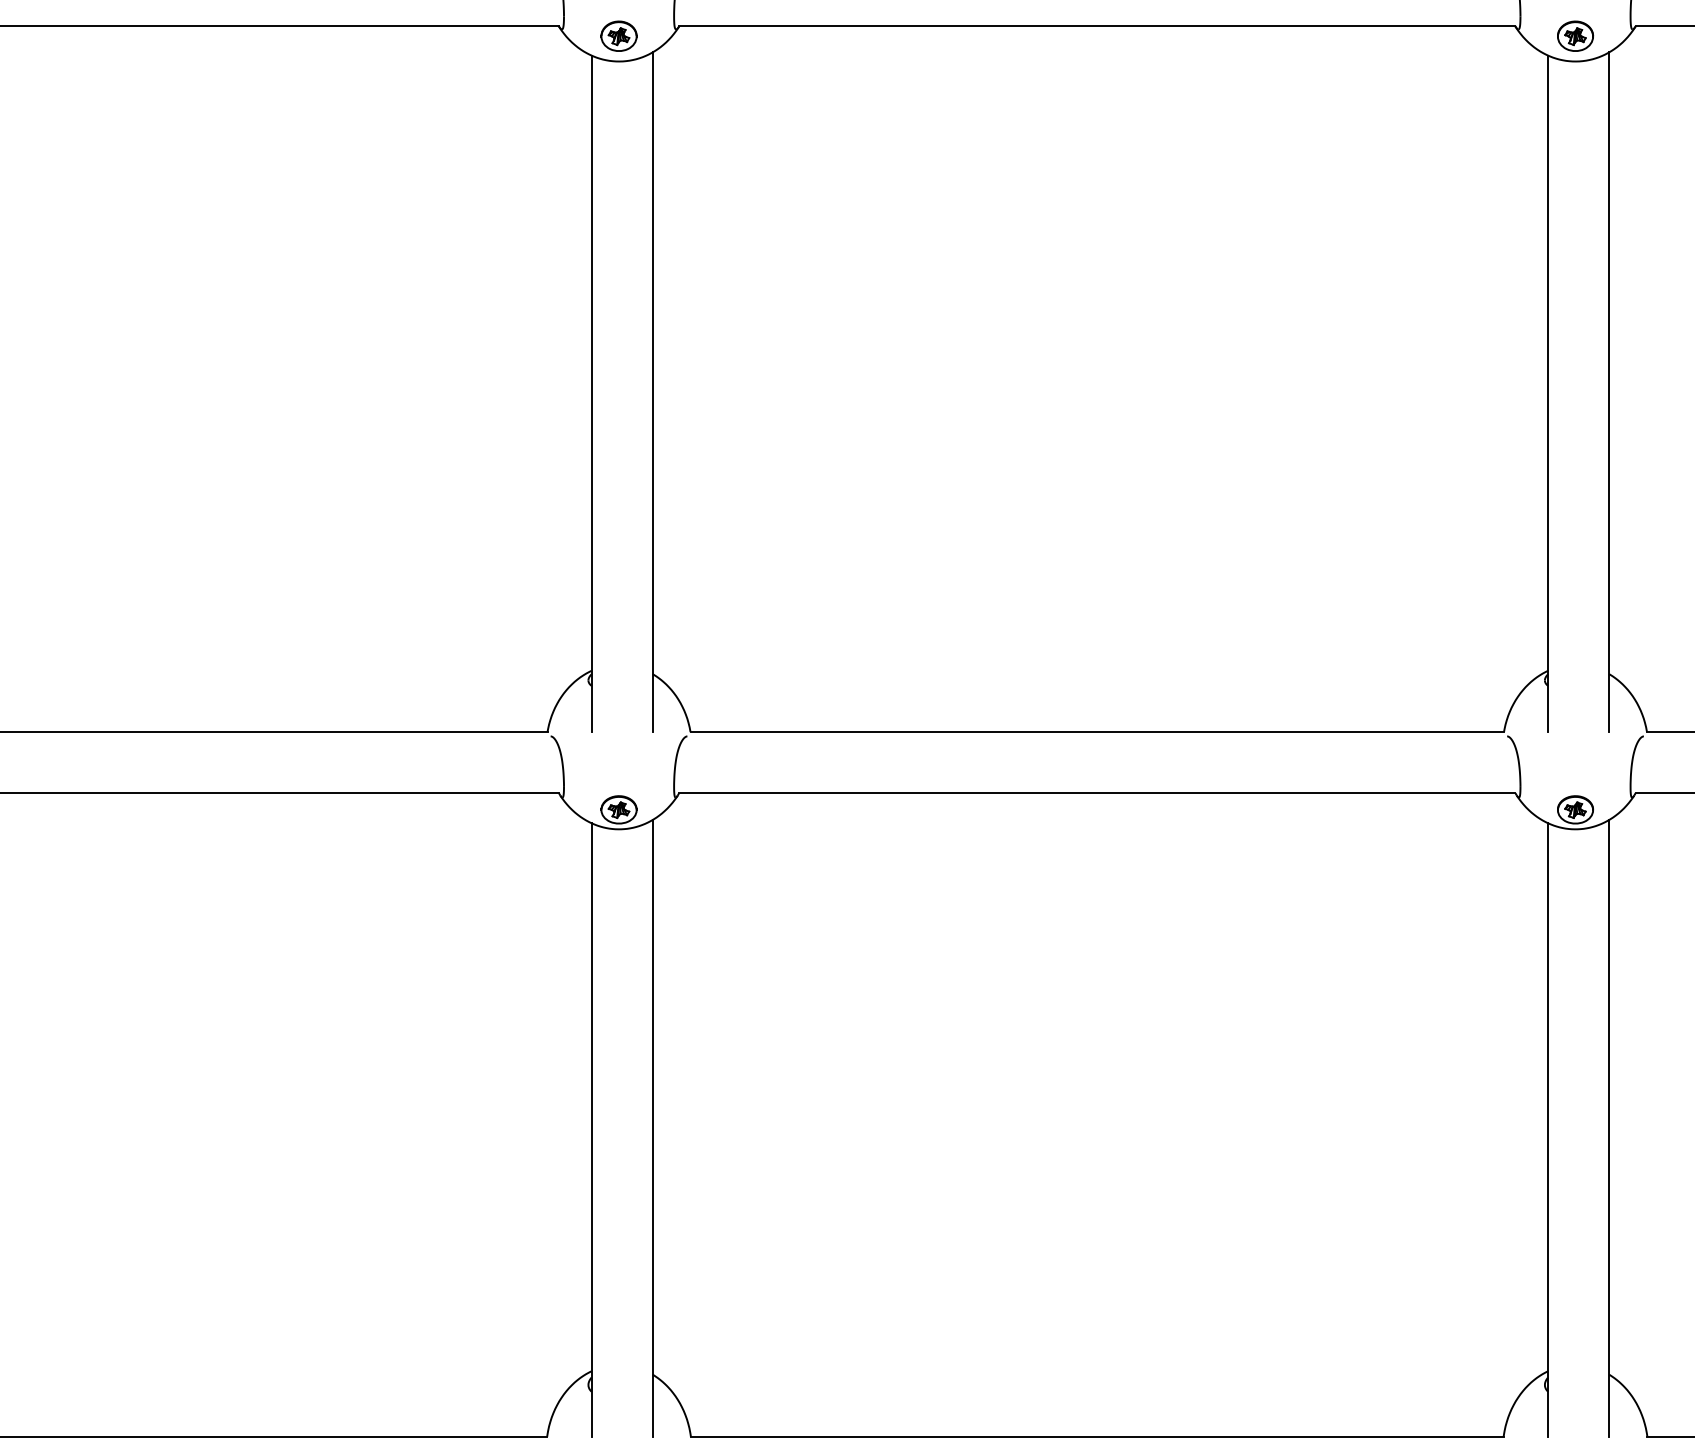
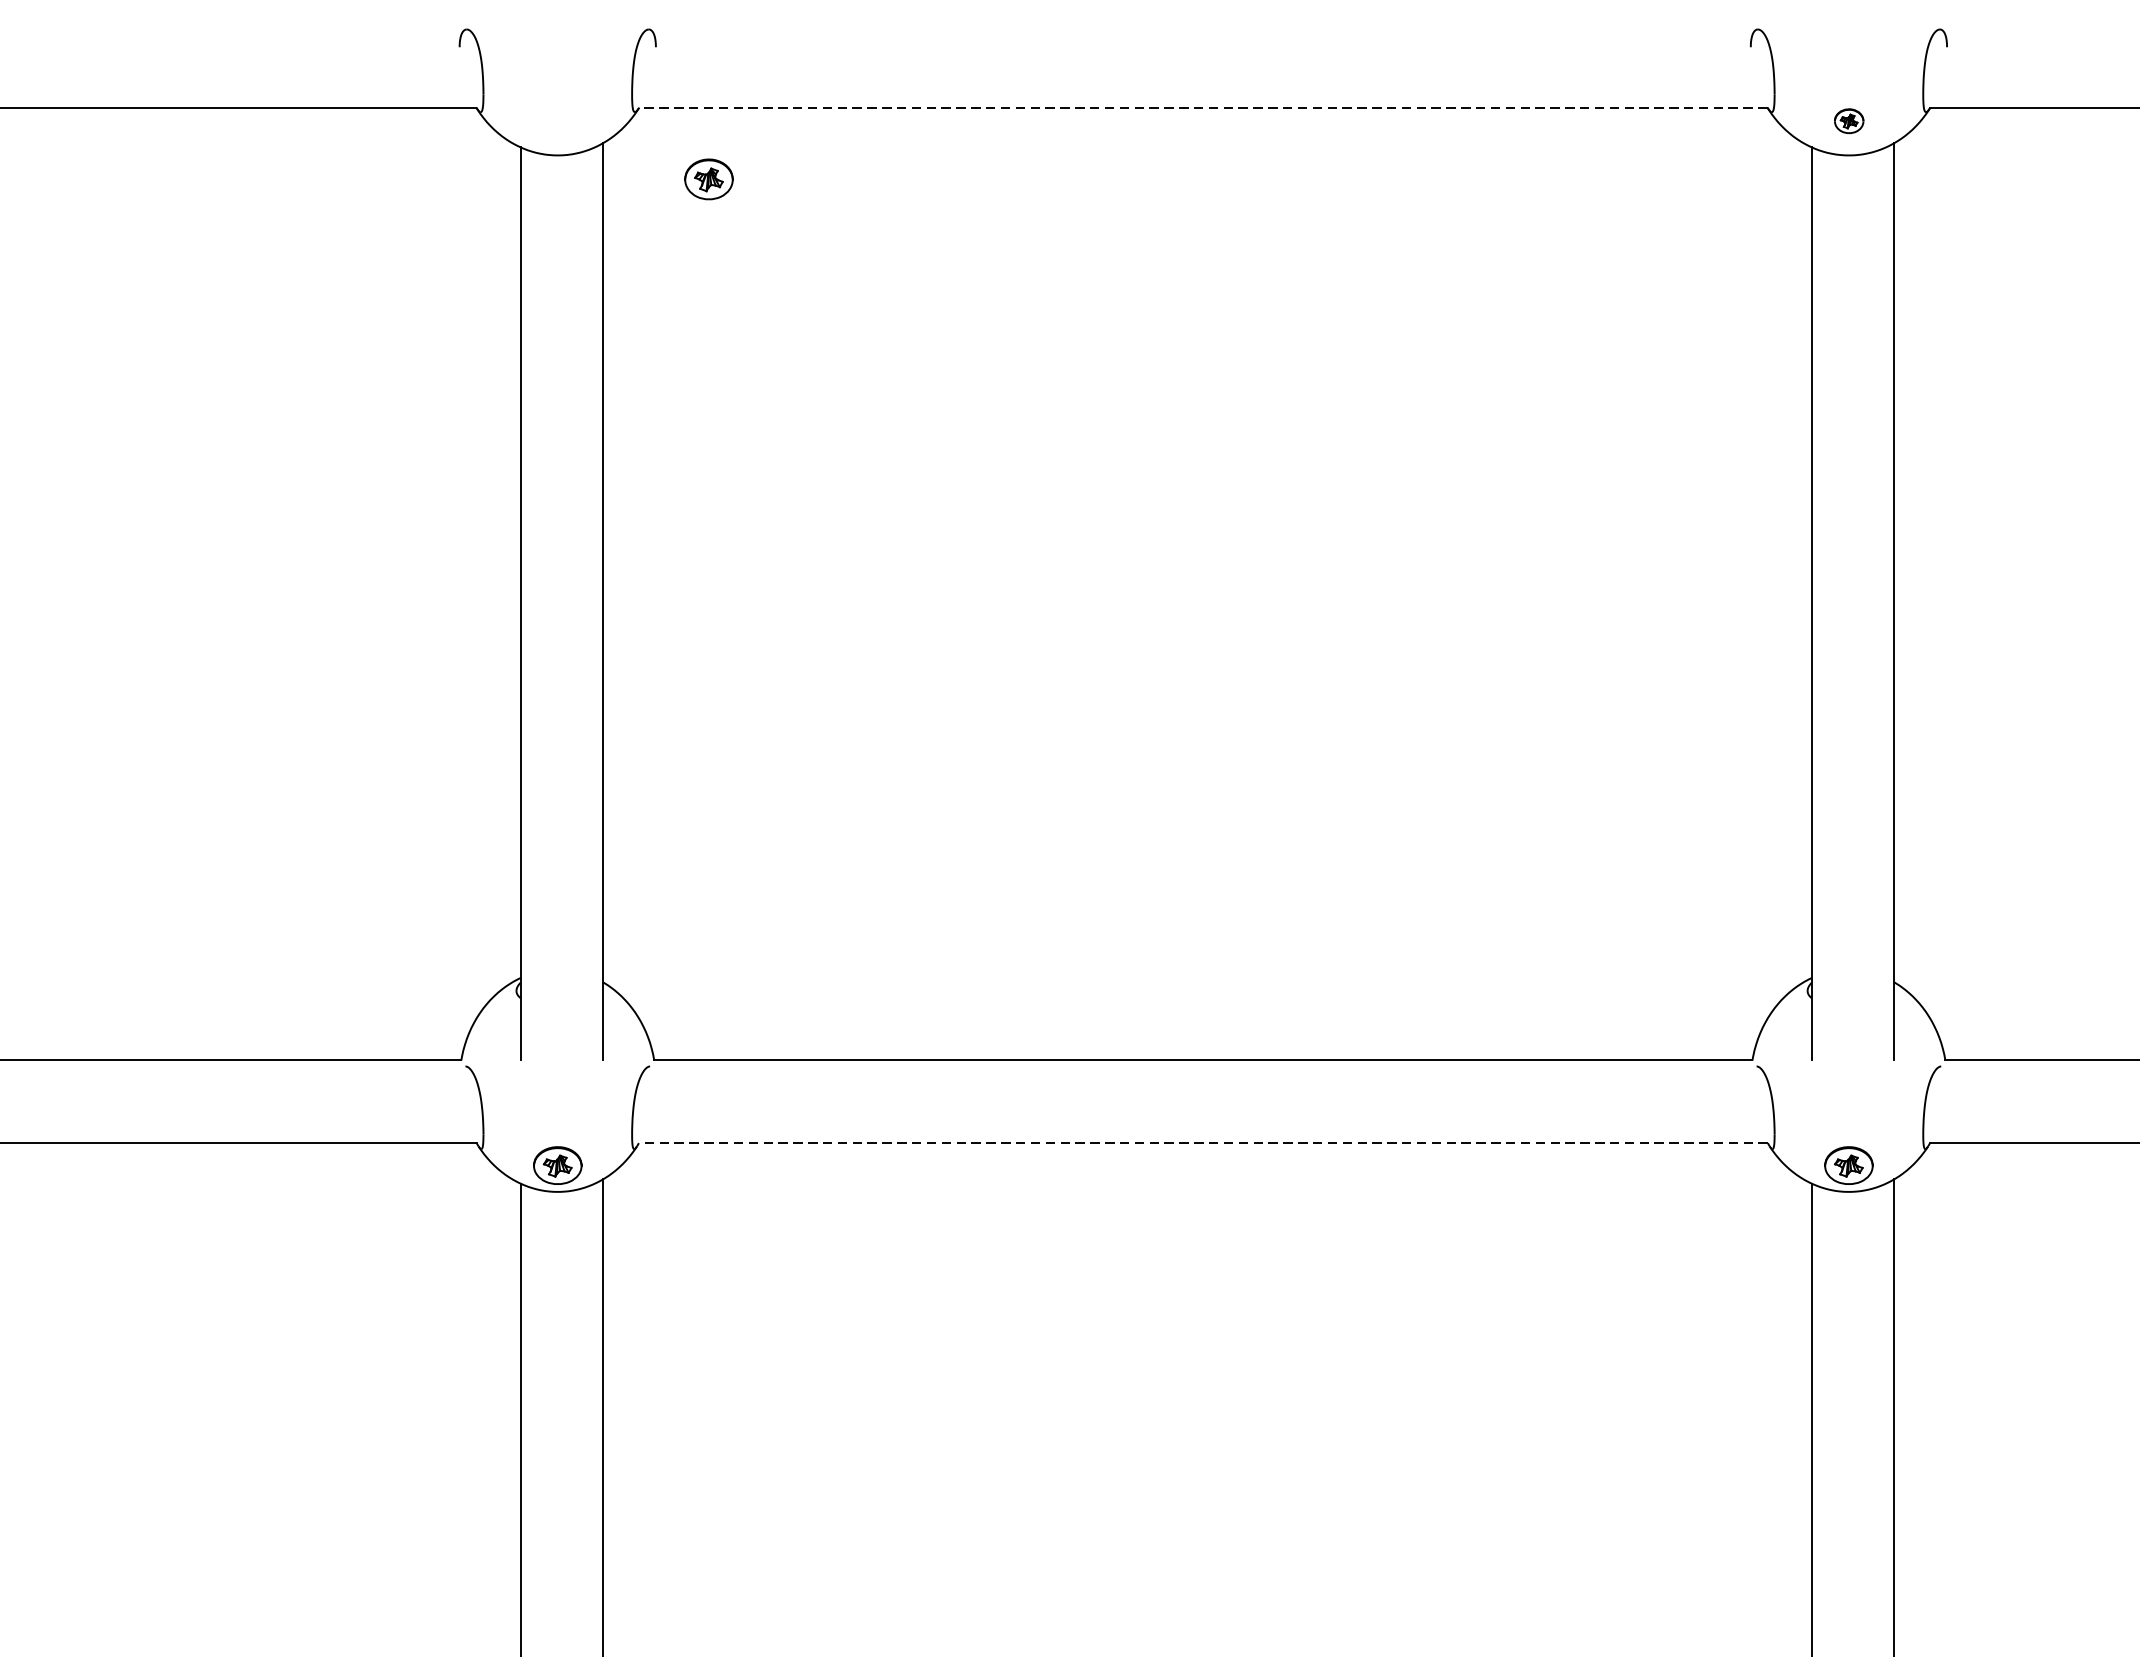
line: (1097, 26) -> (1203, 108), solid -> dashed
part: (618, 35) -> (708, 178), moved
part: (1575, 35) -> (1848, 120), size x0.6
line: (1096, 793) -> (1202, 1143), solid -> dashed

